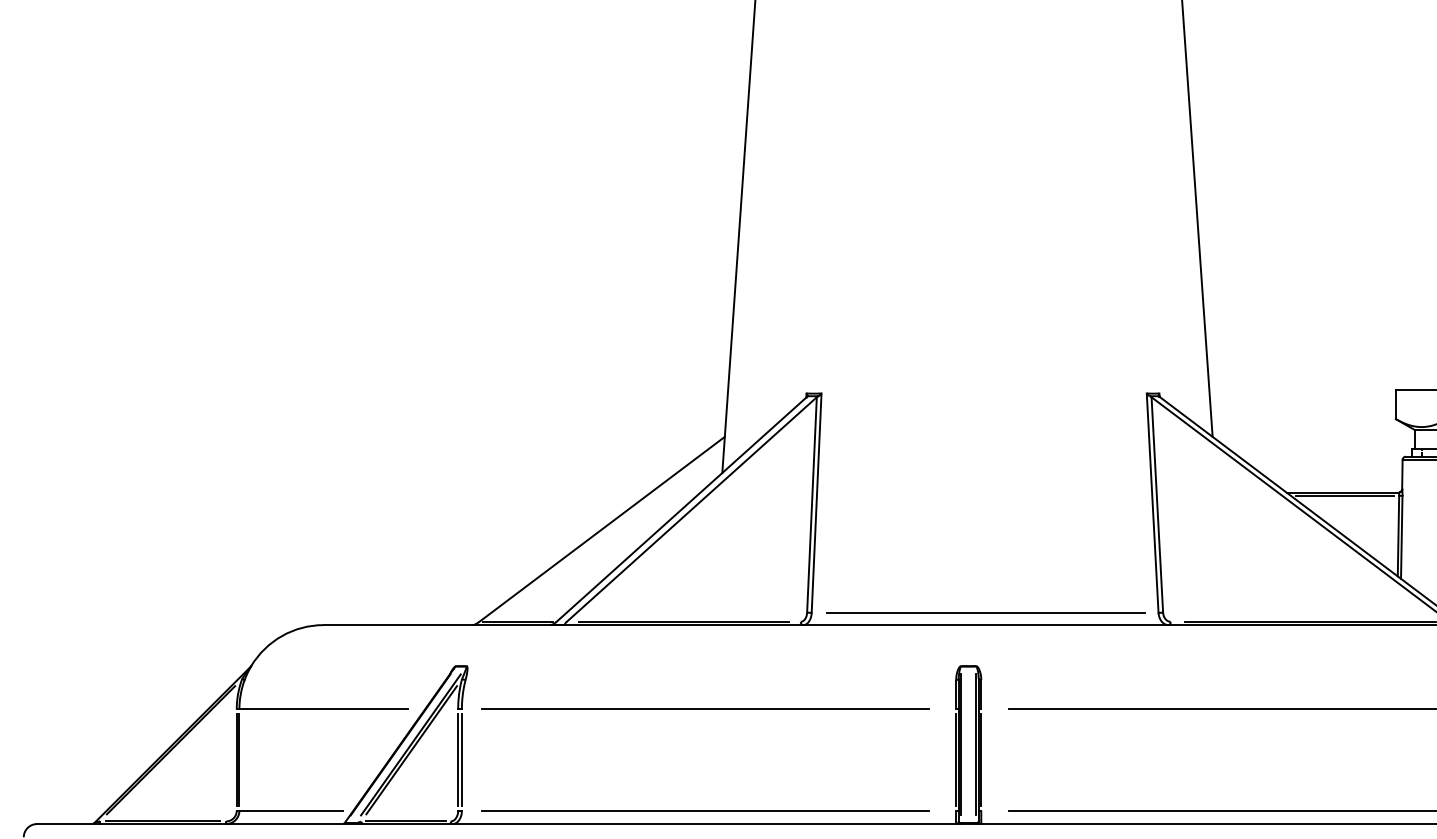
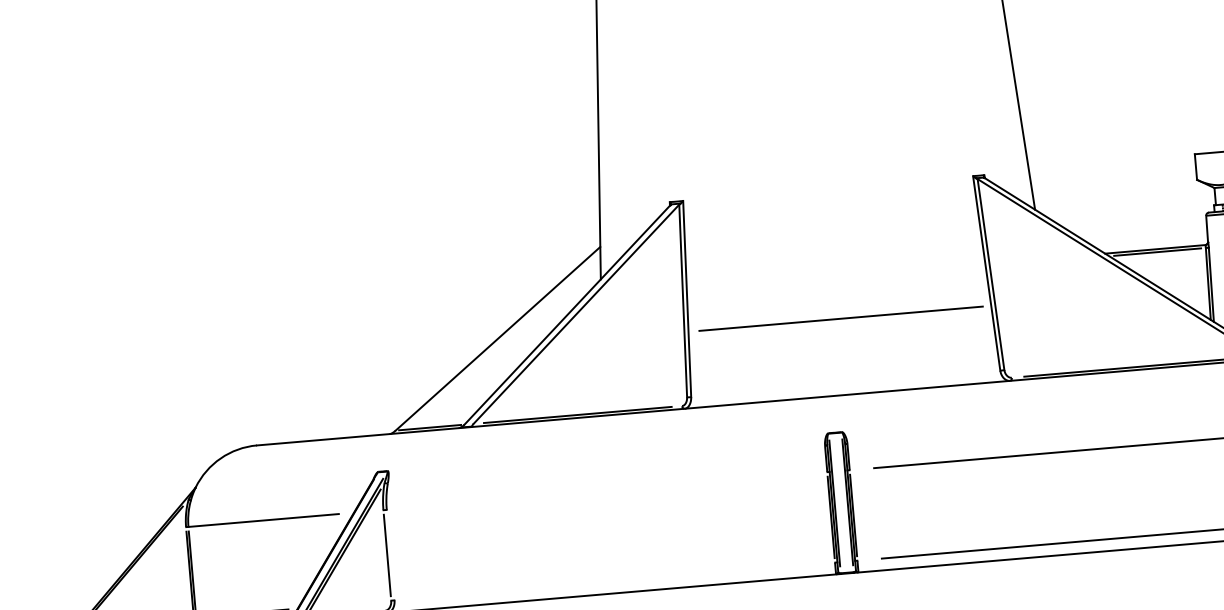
line: (985, 612) -> (840, 318), moved
line: (704, 709) -> (603, 491), removed
line: (461, 759) -> (390, 554), removed
line: (704, 810) -> (610, 581), removed

